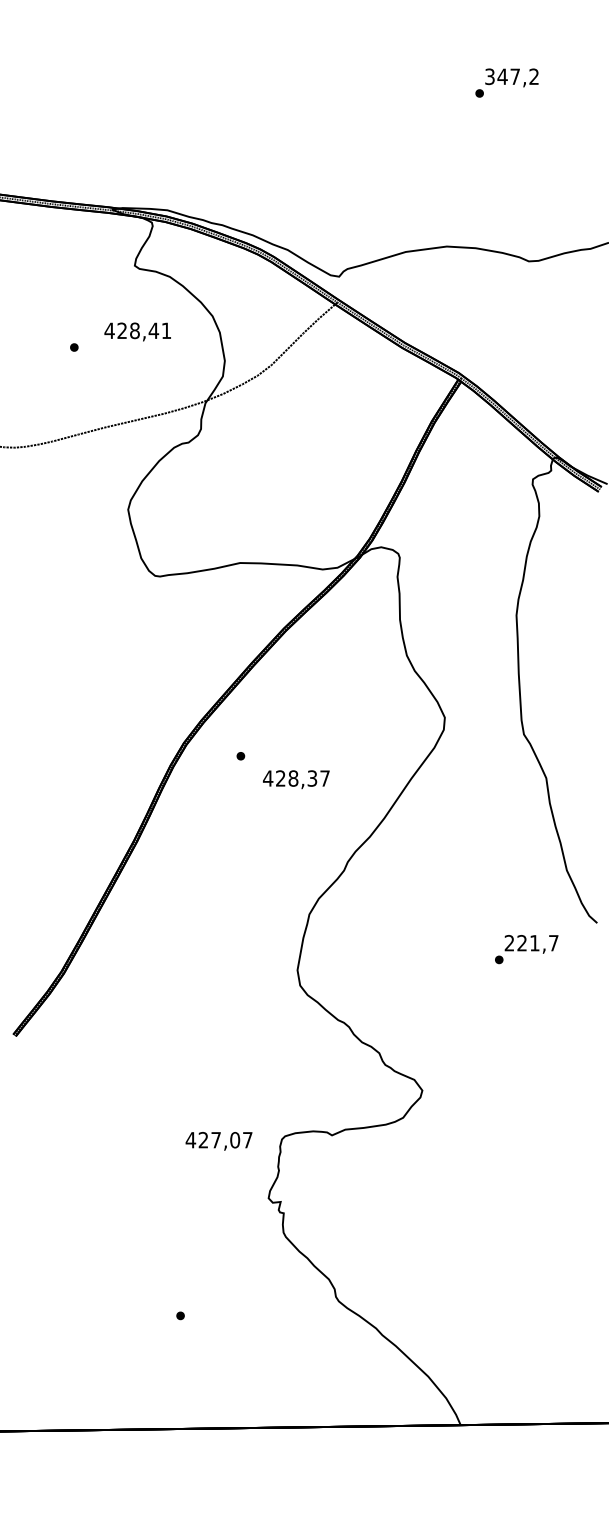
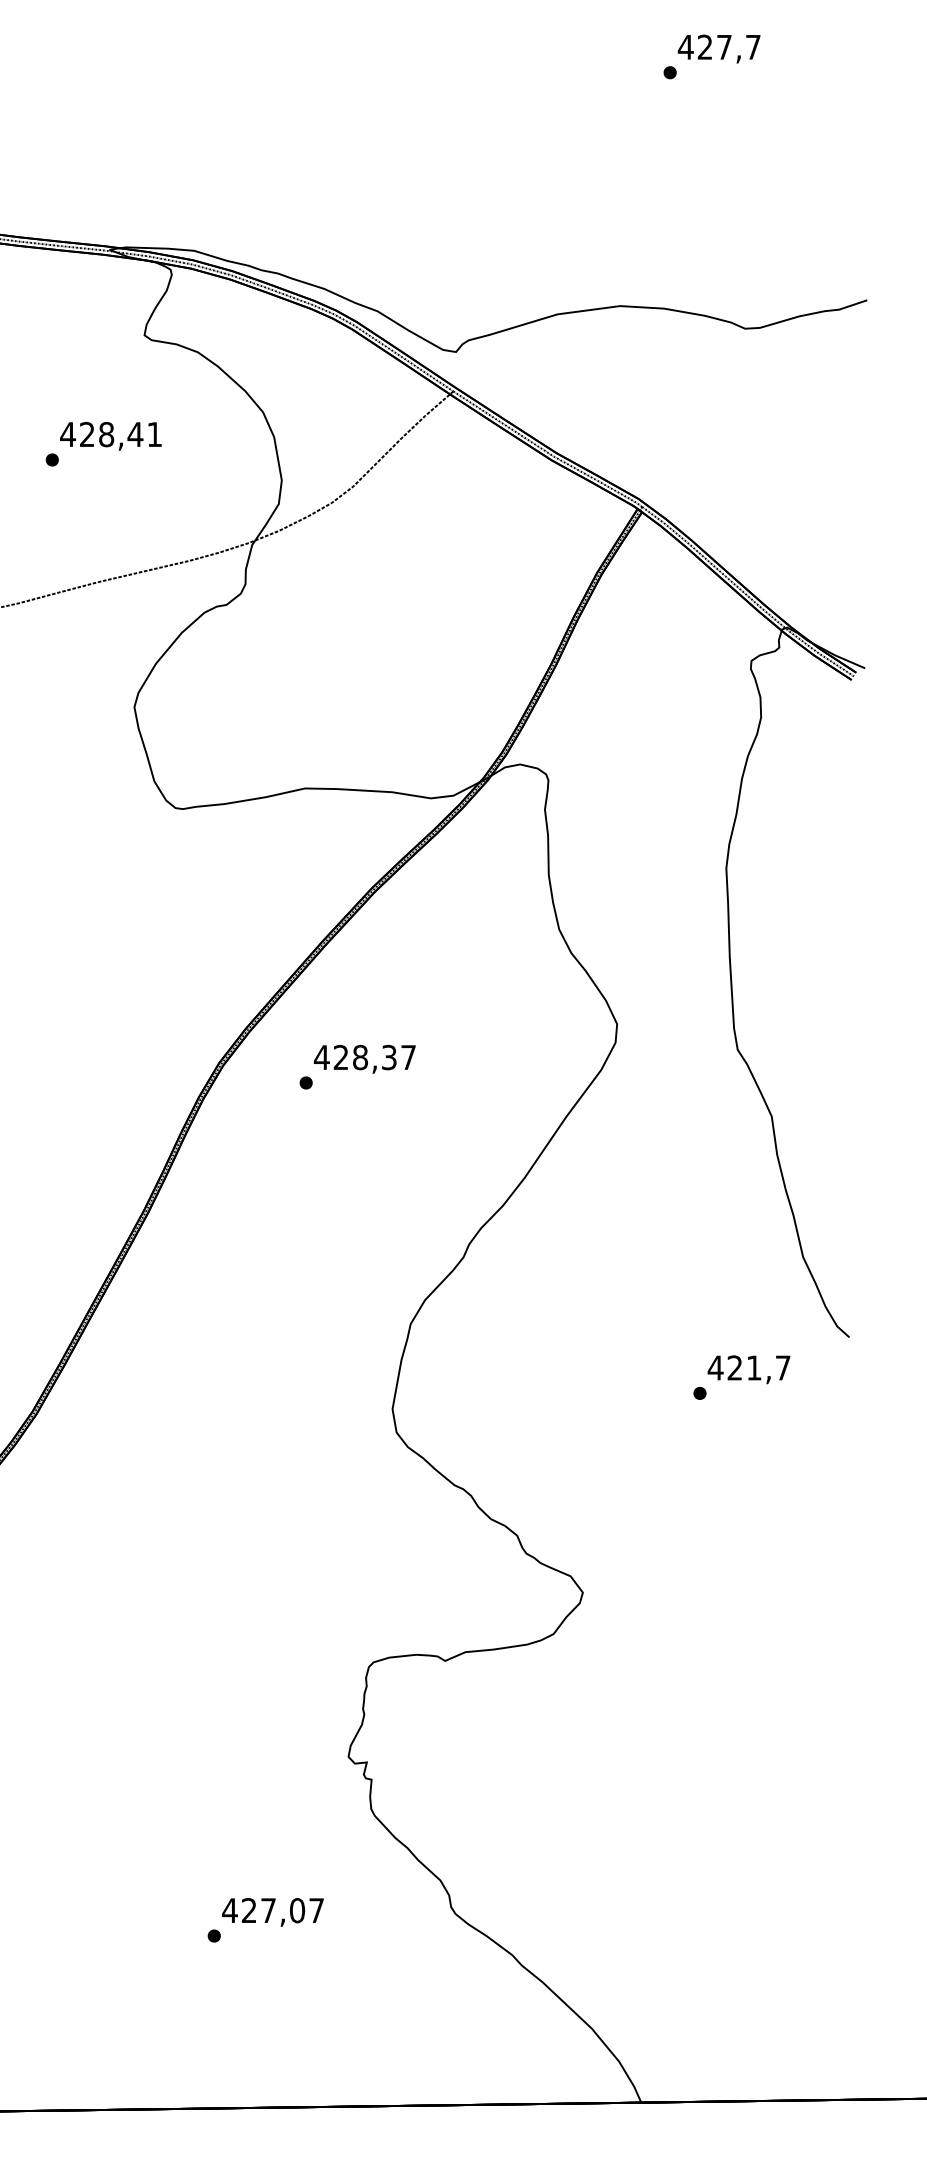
text: (511, 76) -> (718, 46), 347,2 -> 427,7
text: (137, 331) -> (110, 435), moved
text: (296, 779) -> (365, 1059), moved
text: (509, 943) -> (715, 1368), 221,7 -> 421,7
text: (218, 1141) -> (272, 1912), moved

